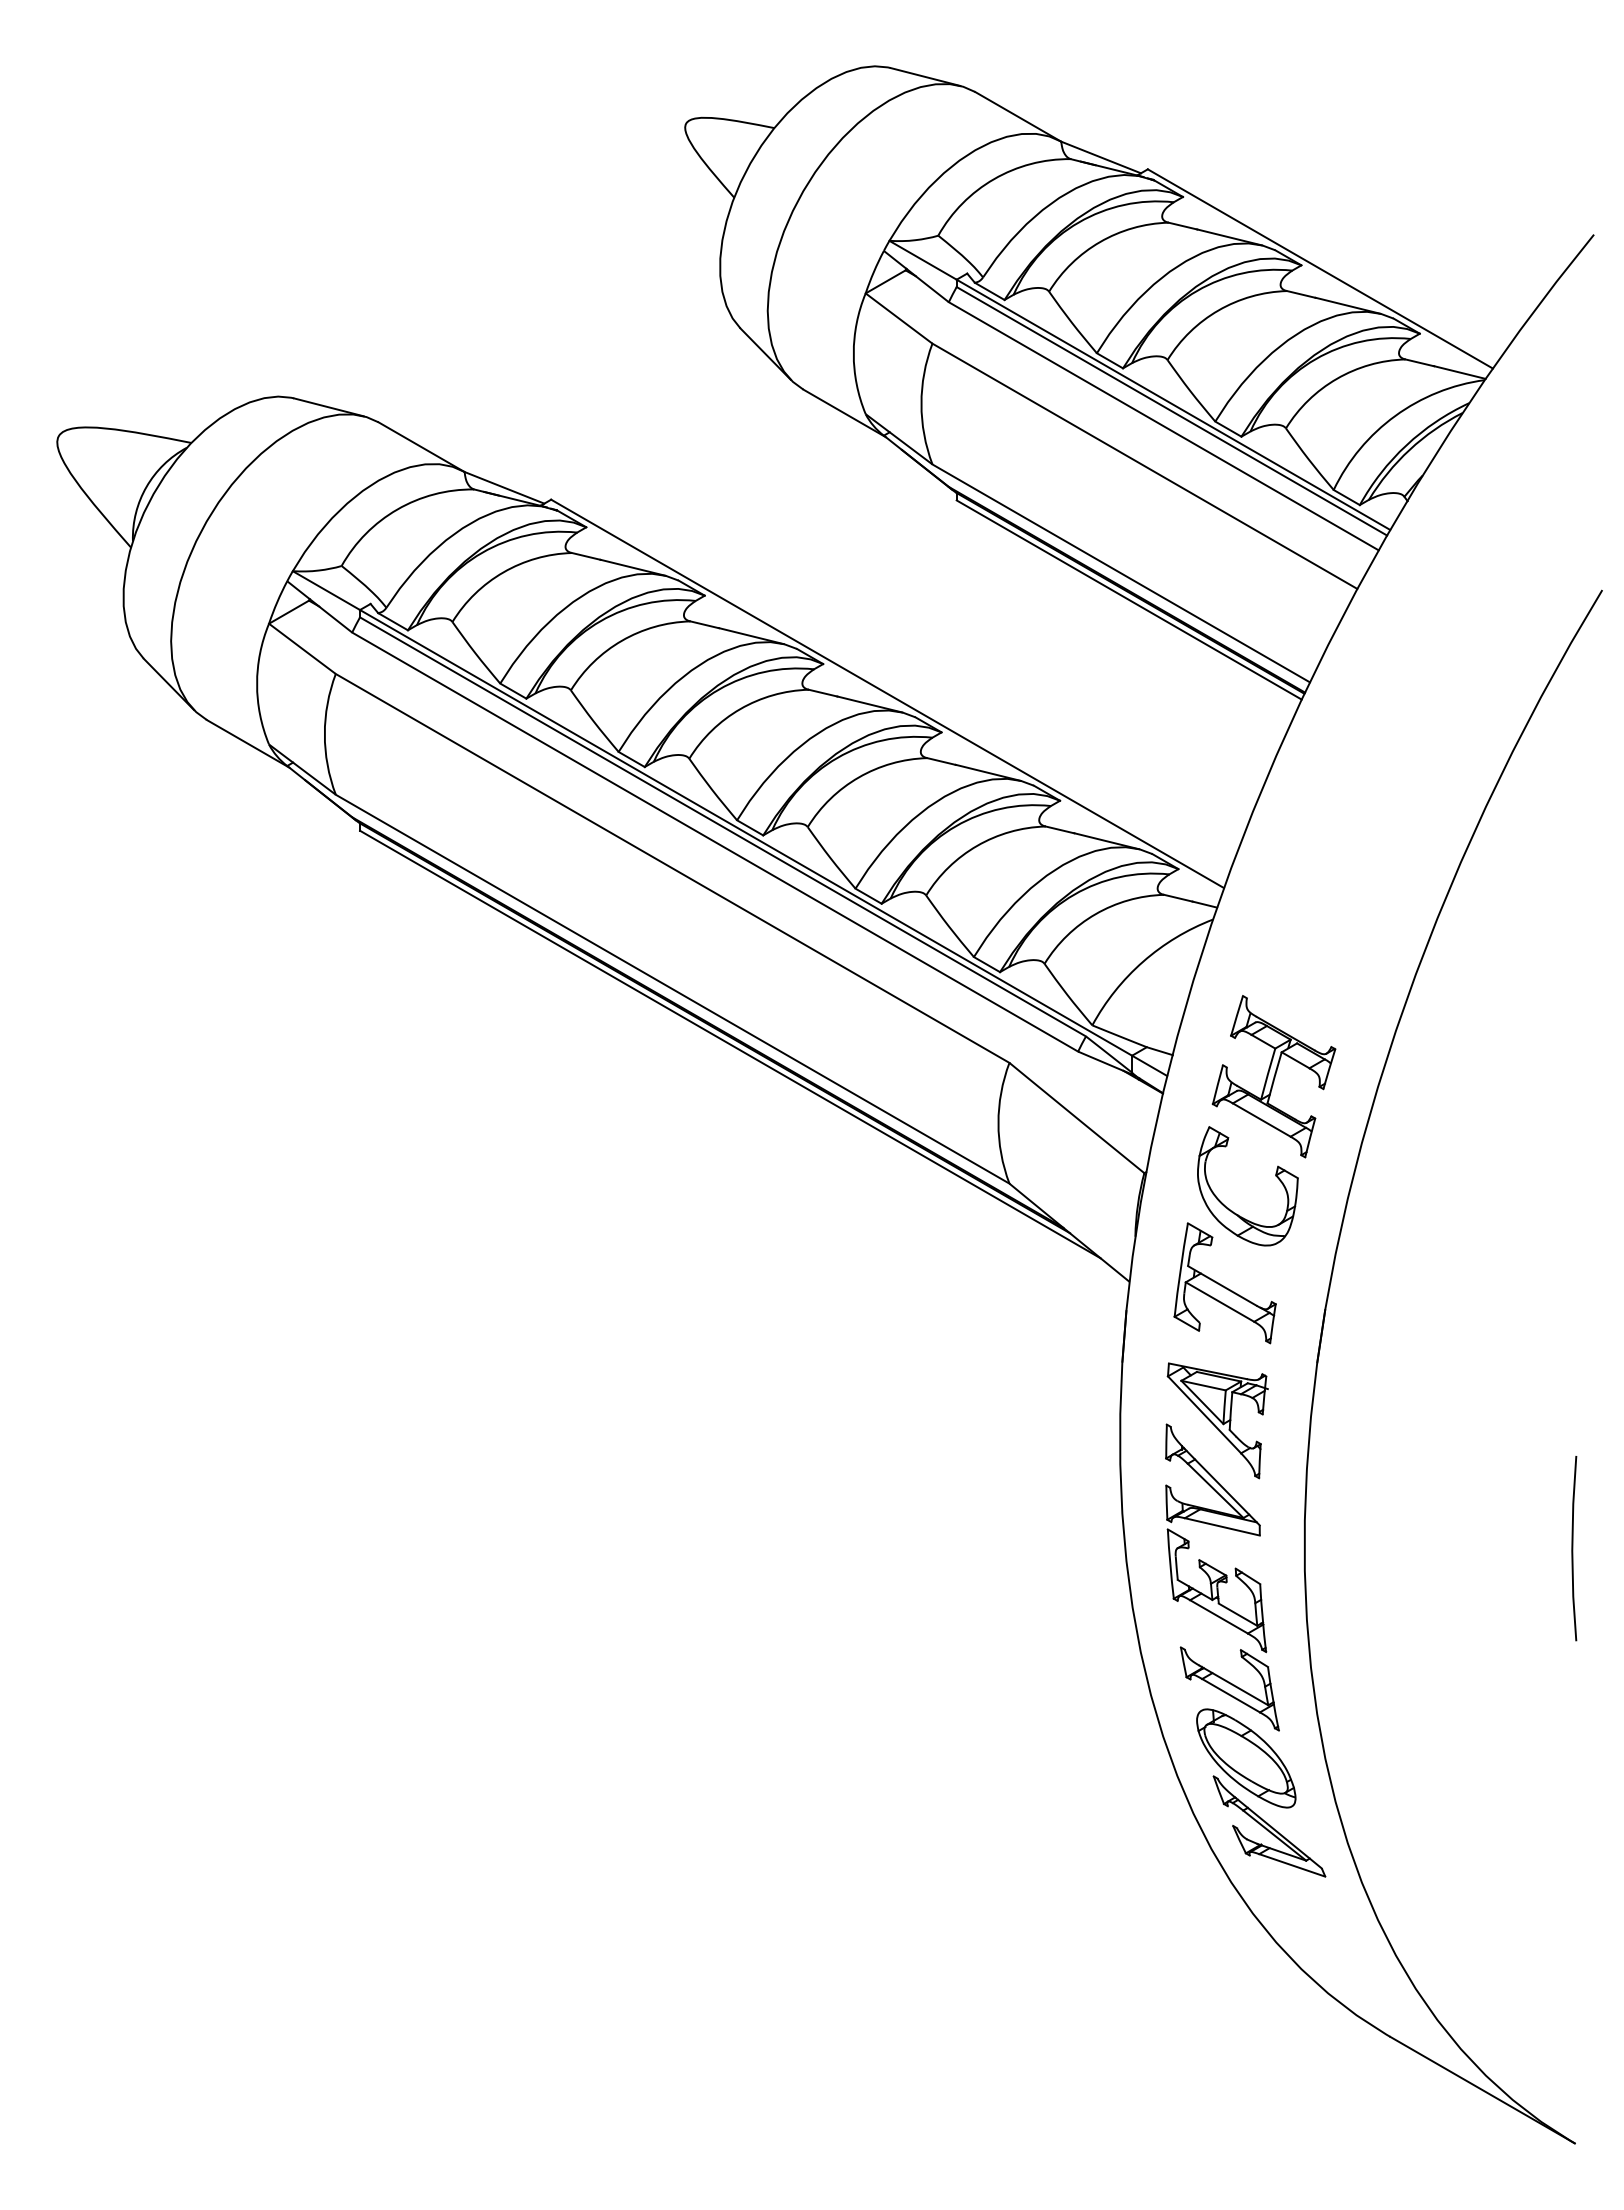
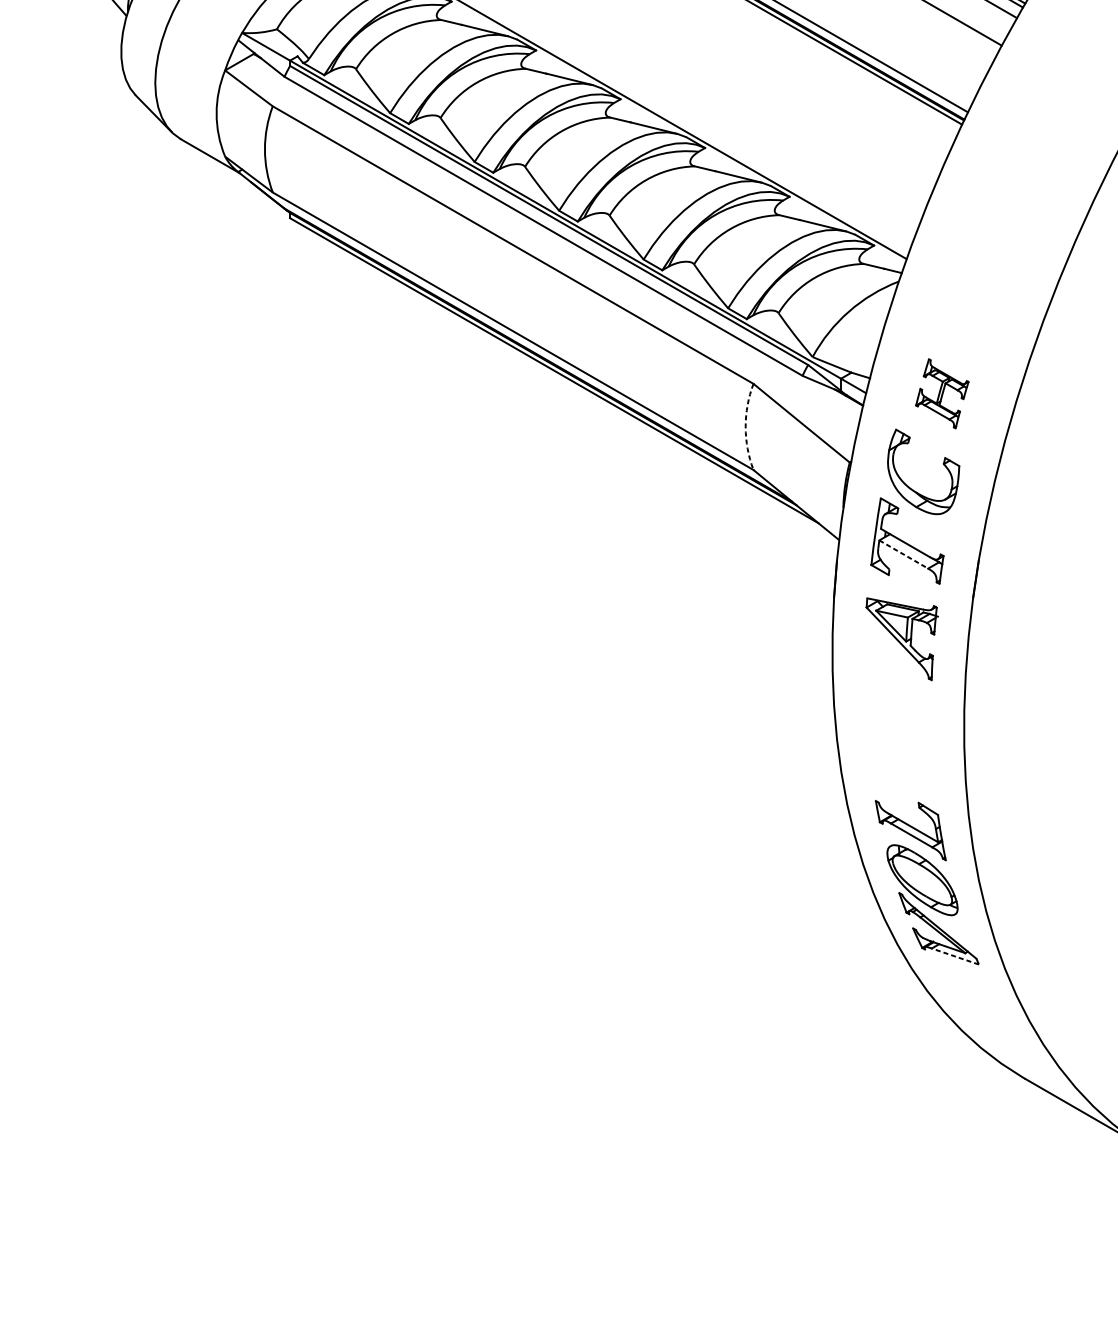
part: (1273, 1076) -> (941, 393), size x0.6
arc: (998, 1123) -> (745, 427), solid -> dashed
line: (1220, 1302) -> (904, 554), solid -> dashed
part: (1219, 1527) -> (903, 715), removed
line: (1292, 1865) -> (955, 956), solid -> dashed

